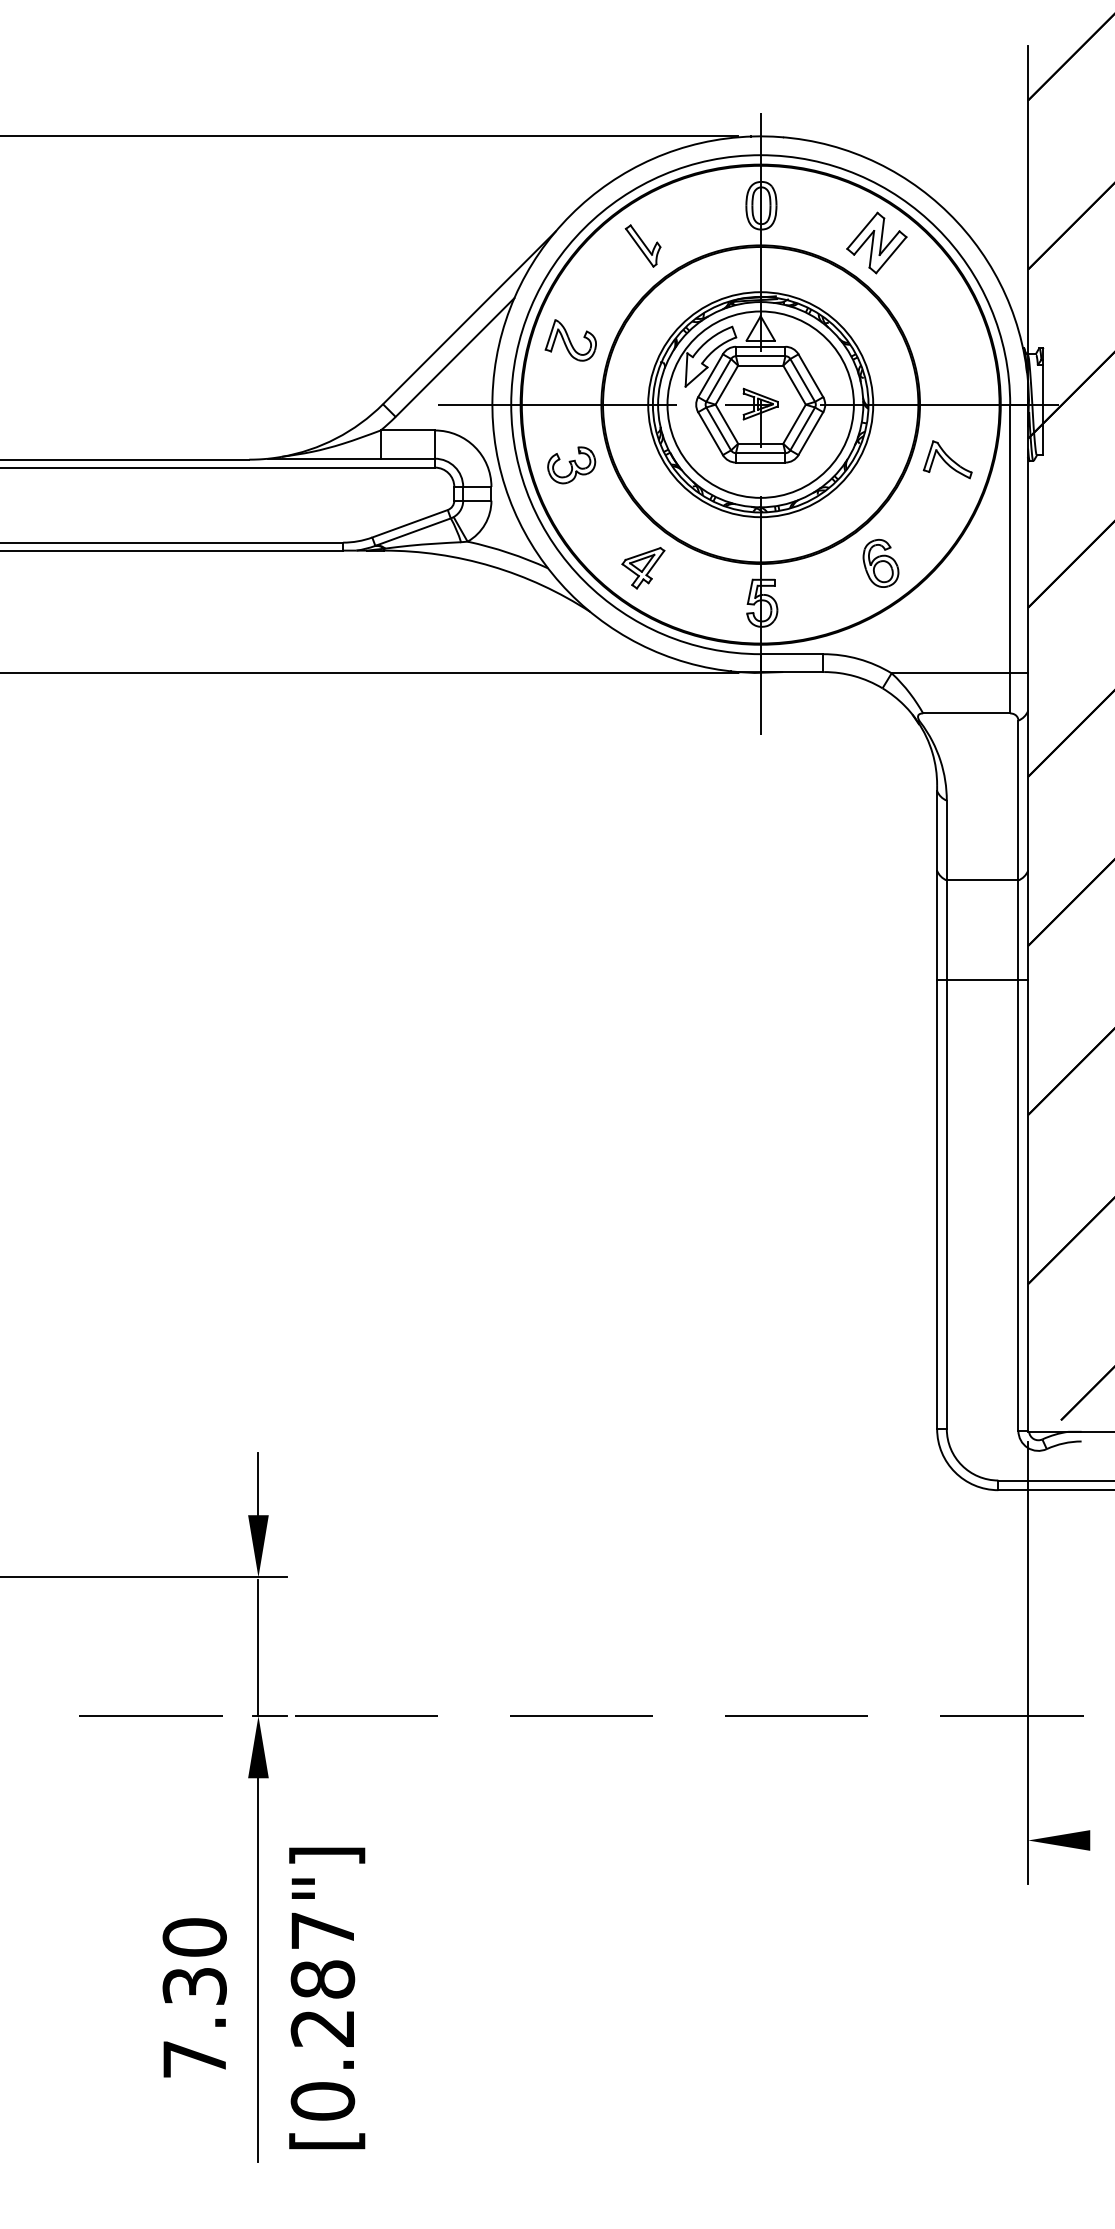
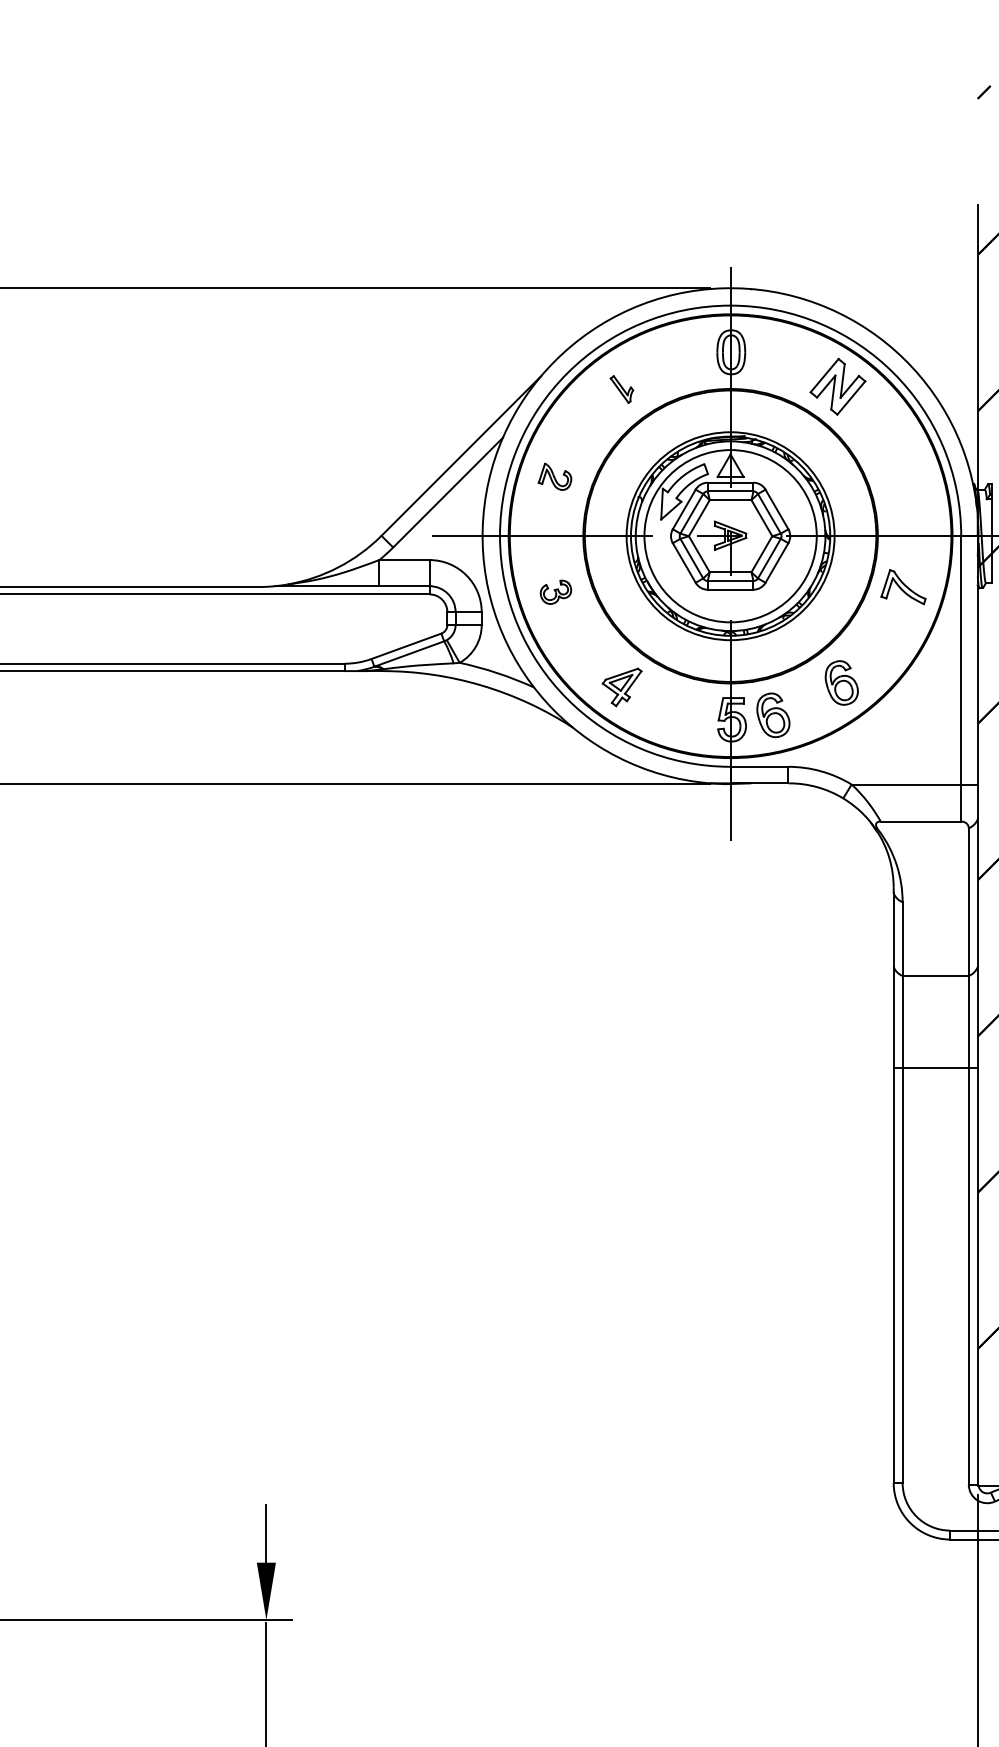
part: (642, 245) -> (621, 389), size x0.7
part: (570, 340) -> (554, 476), size x0.7
part: (571, 465) -> (555, 592), size x0.7
part: (806, 598) -> (772, 715), added

